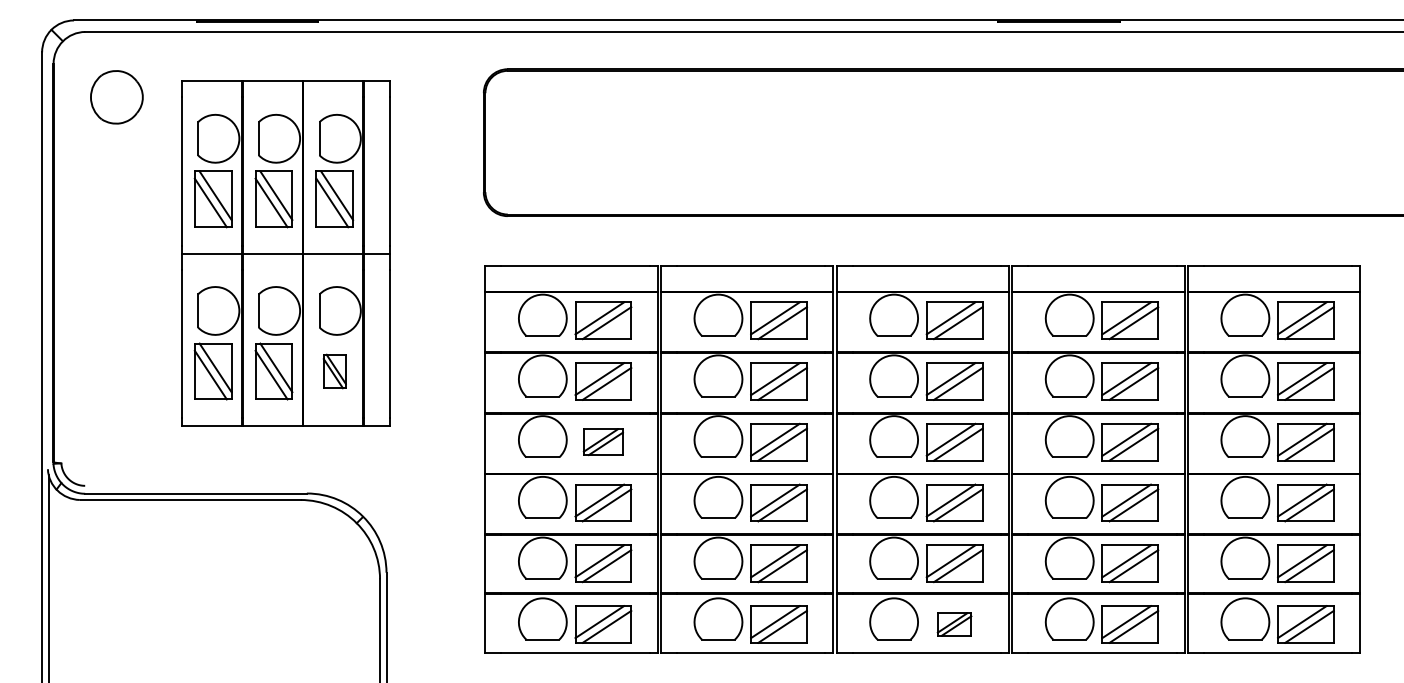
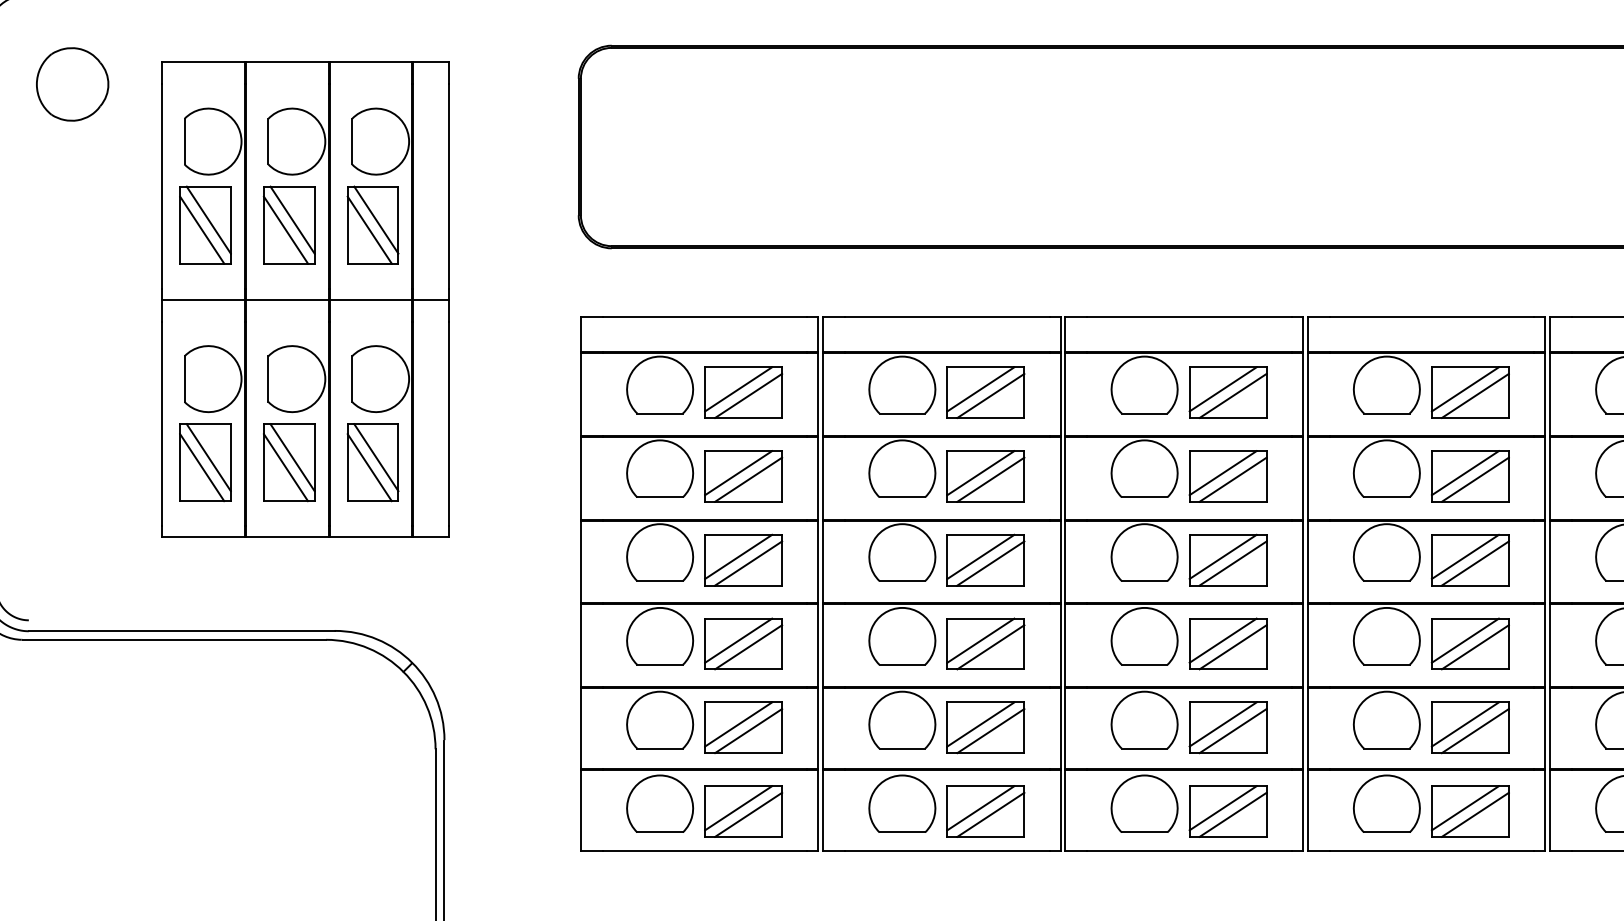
part: (334, 371) -> (372, 462), size x1.67
part: (603, 441) -> (743, 559), size x1.43
part: (954, 624) -> (1227, 811), size x1.67

